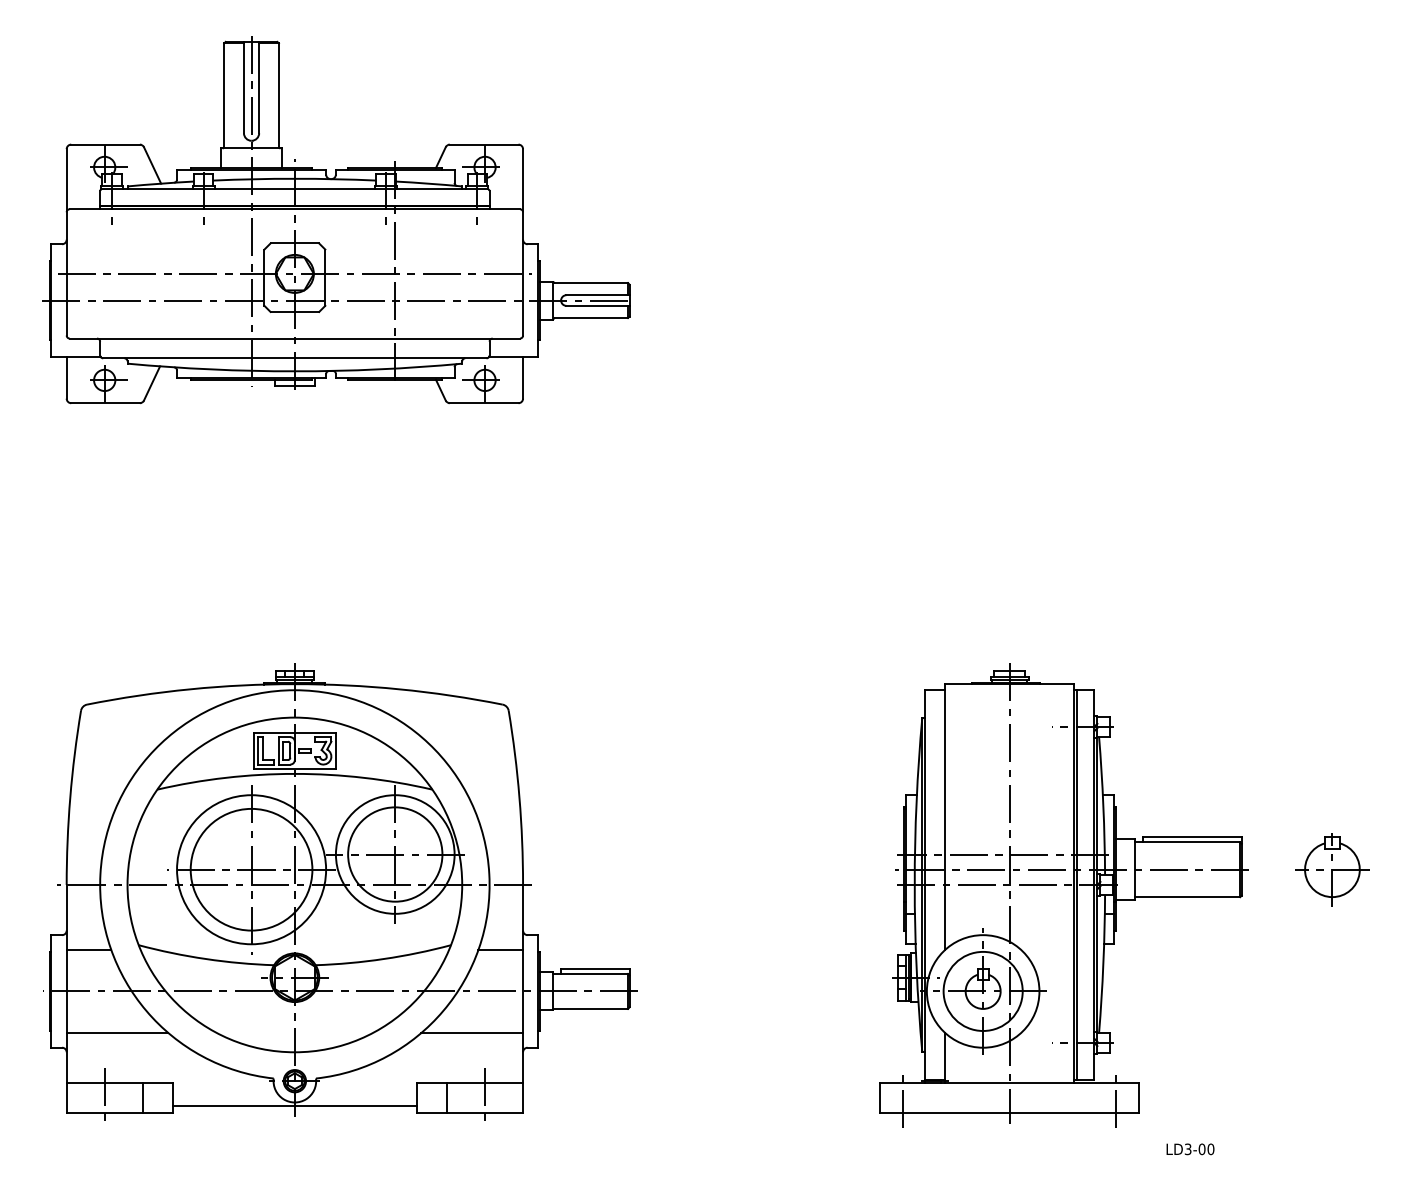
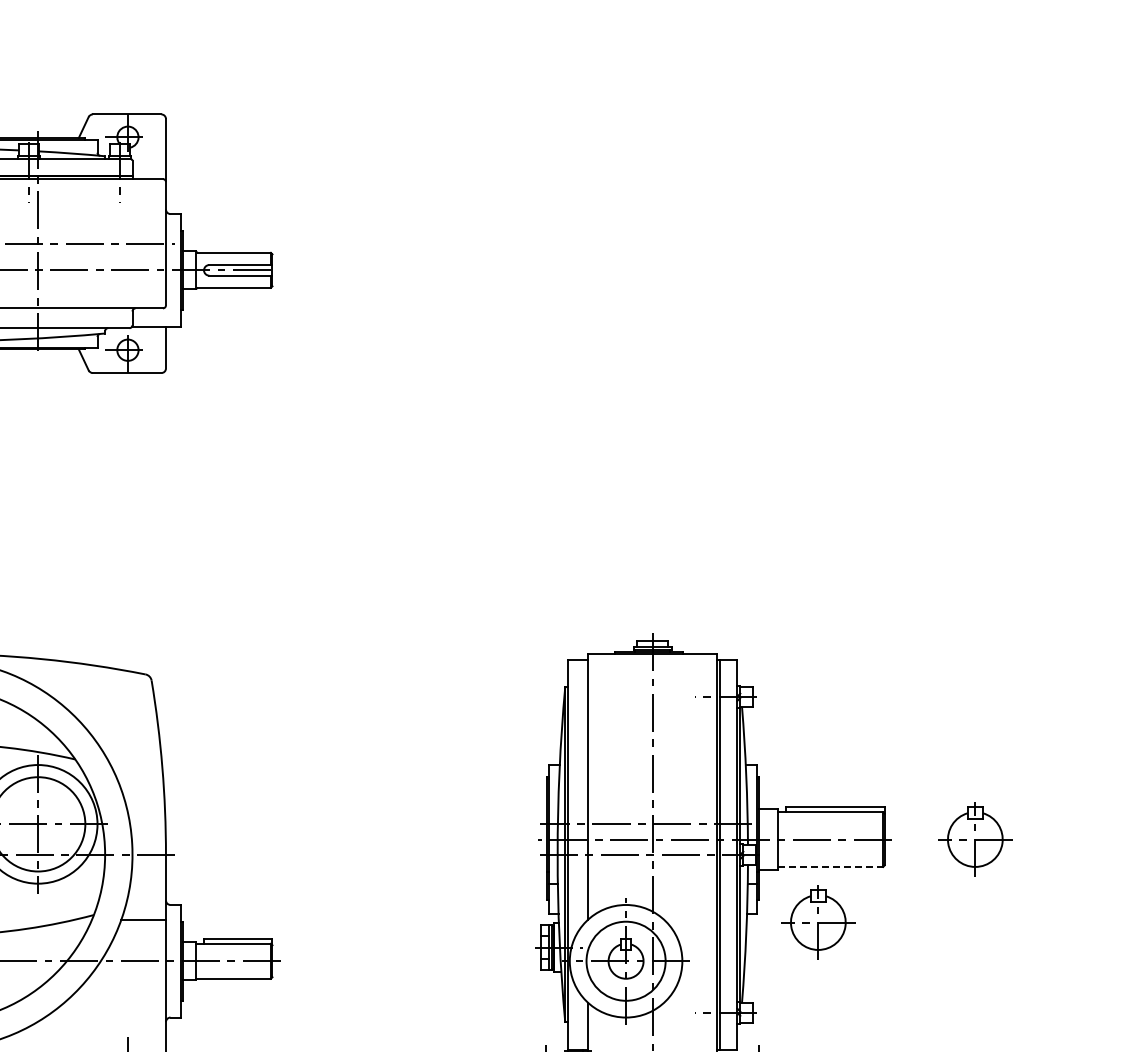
line: (1188, 897) -> (831, 867), solid -> dashed
part: (1175, 952) -> (818, 922), added
line: (472, 1032) -> (115, 1002), removed

